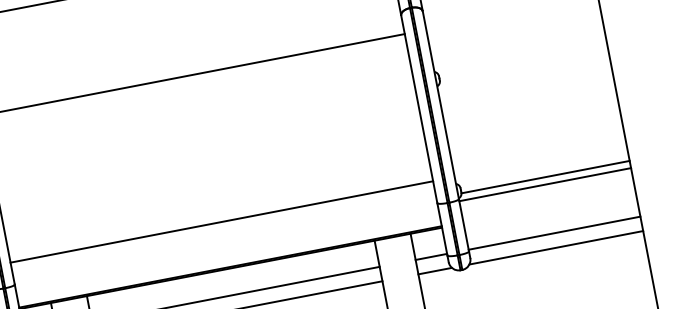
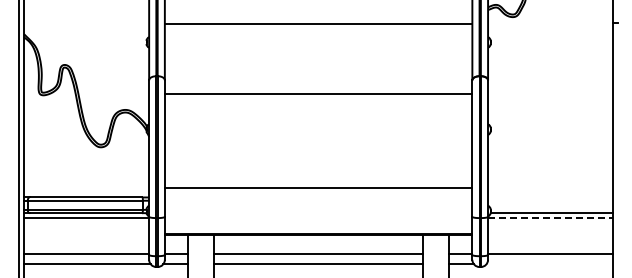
line: (546, 184) -> (551, 218), solid -> dashed
line: (221, 221) -> (318, 187), moved
line: (555, 248) -> (549, 264), removed

